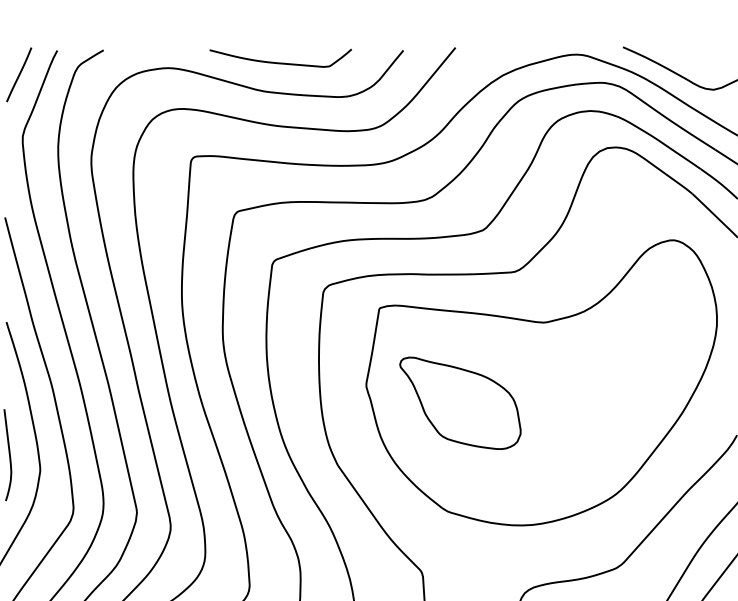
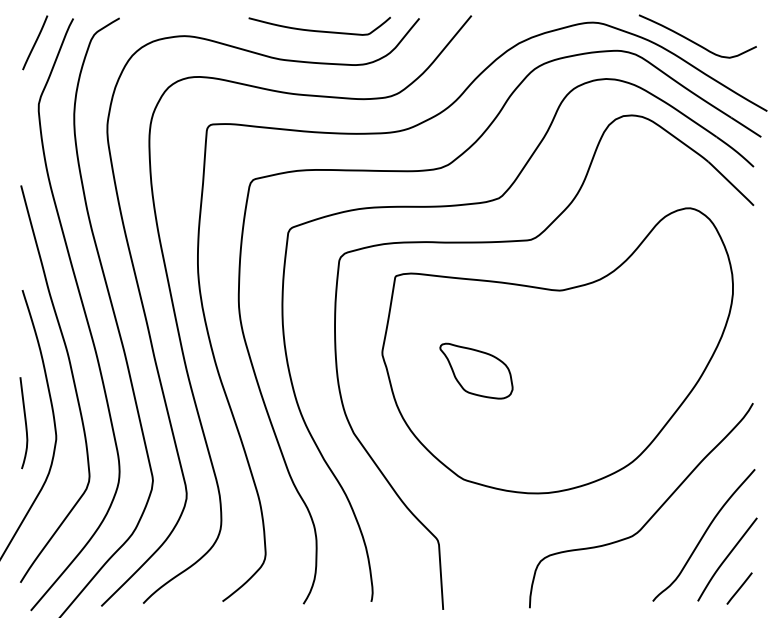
curve: (280, 62) -> (319, 30), moved
part: (460, 402) -> (476, 370), size x0.6

